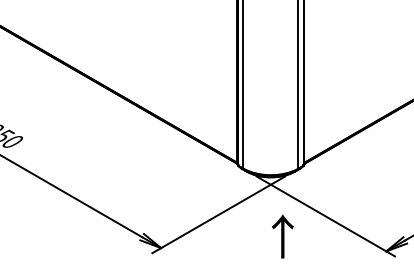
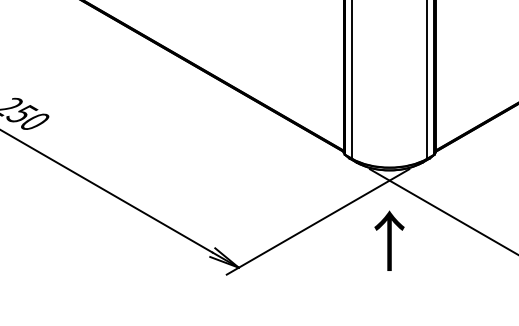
text: (282, 236) -> (389, 240), moved

